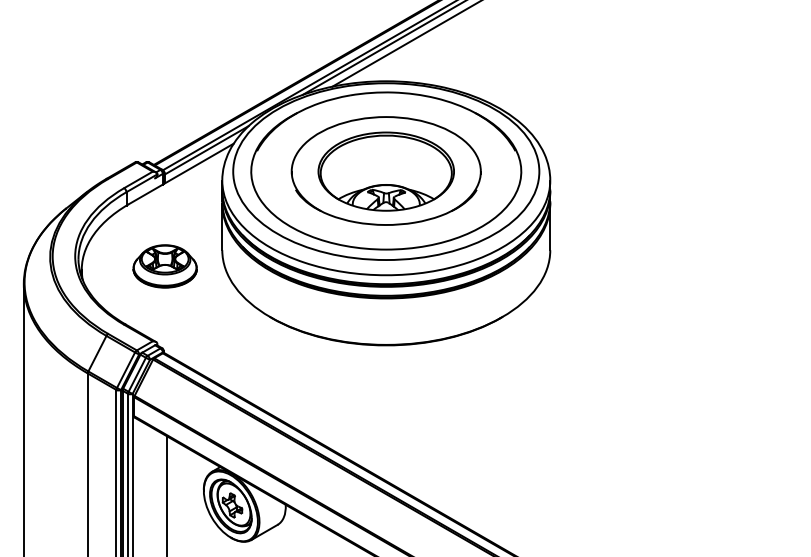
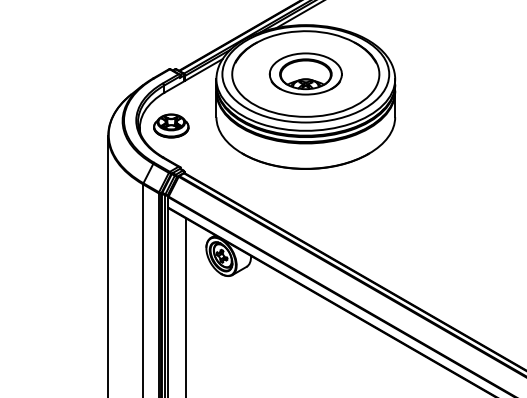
part: (385, 170) -> (305, 73), size x0.7
part: (165, 265) -> (171, 125), moved

